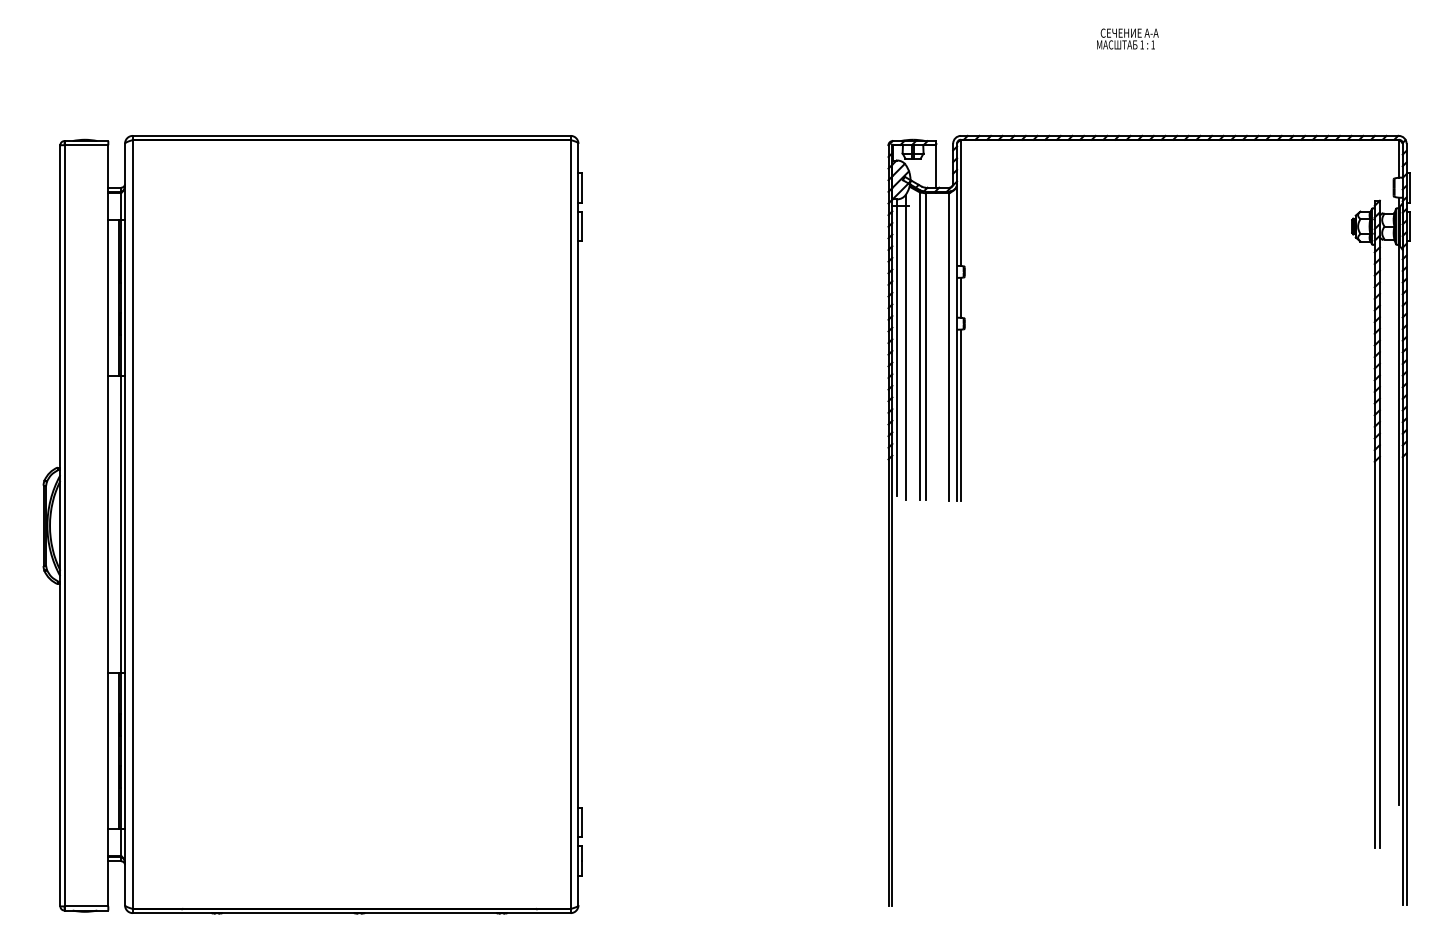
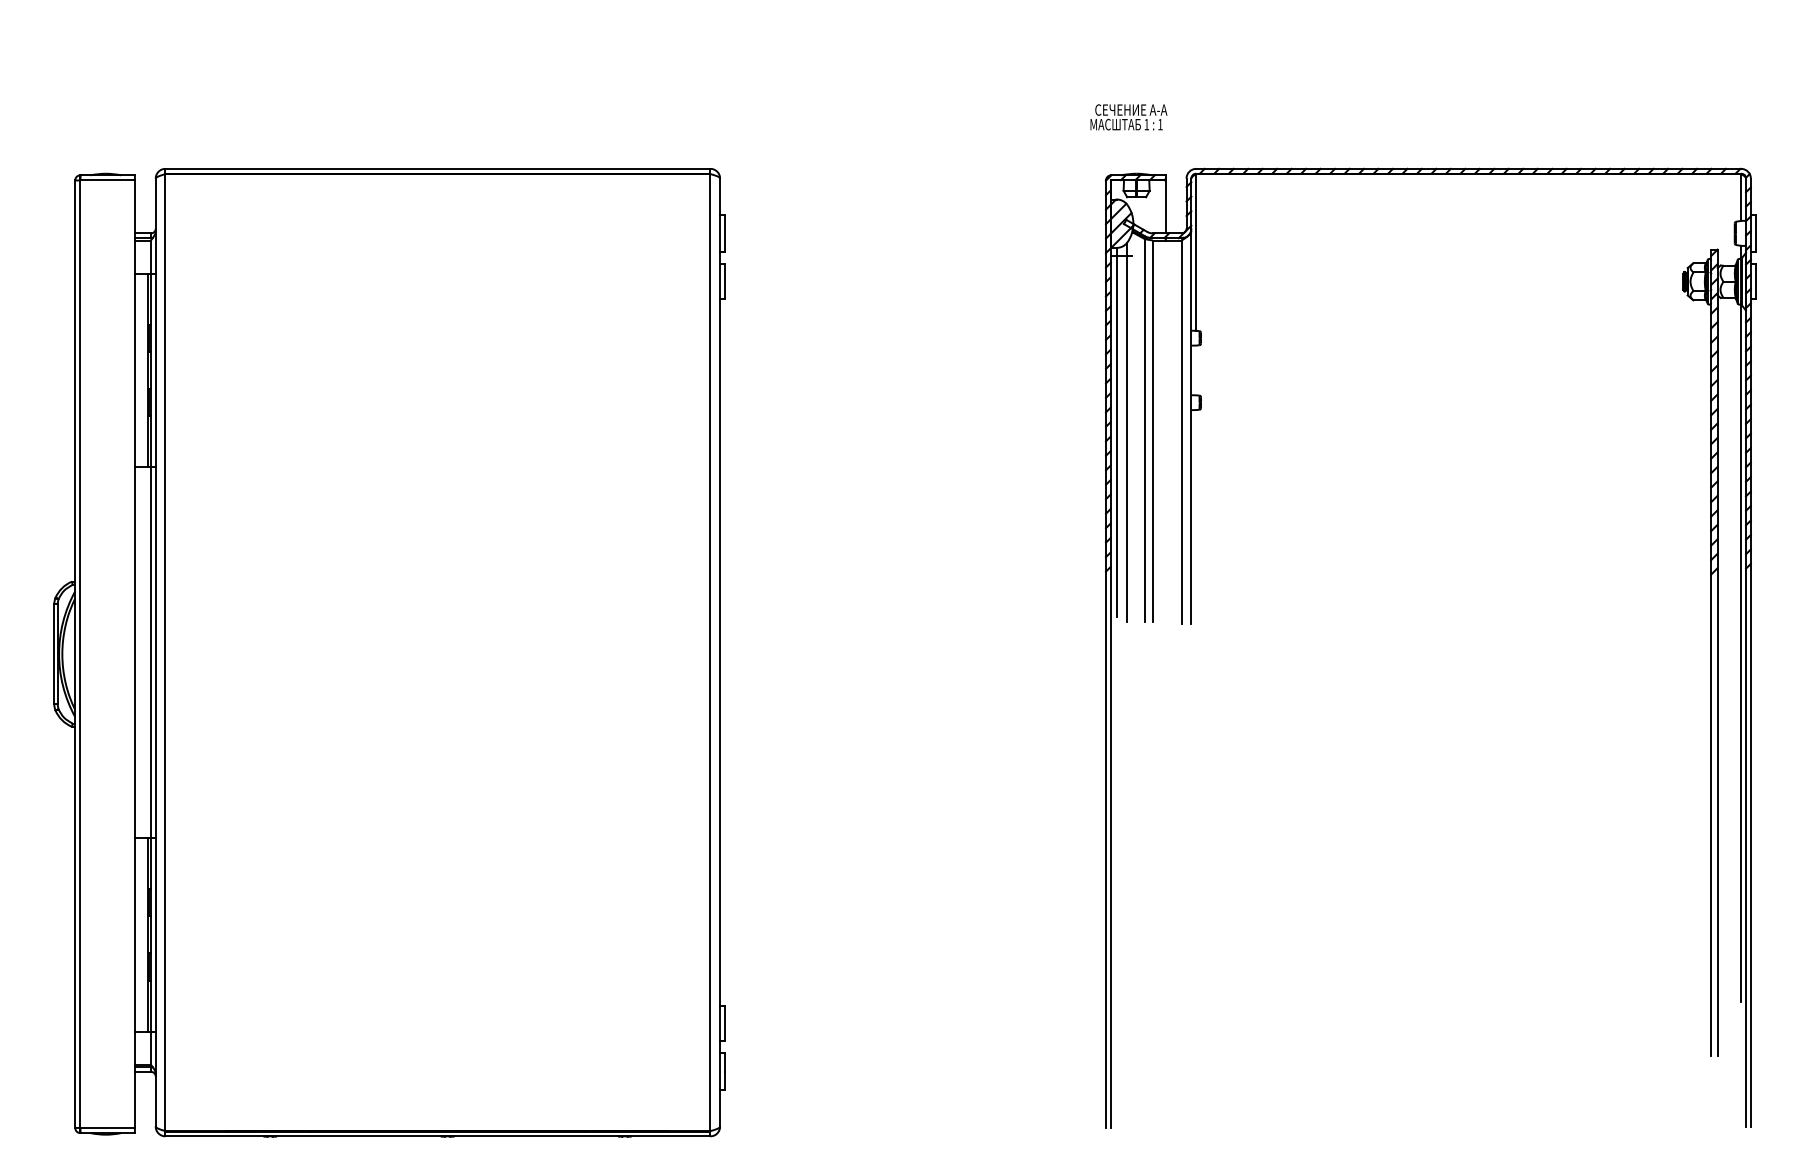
text: (1127, 39) -> (1128, 117), moved
line: (961, 297) -> (1196, 370), removed
line: (961, 415) -> (1196, 516), removed

